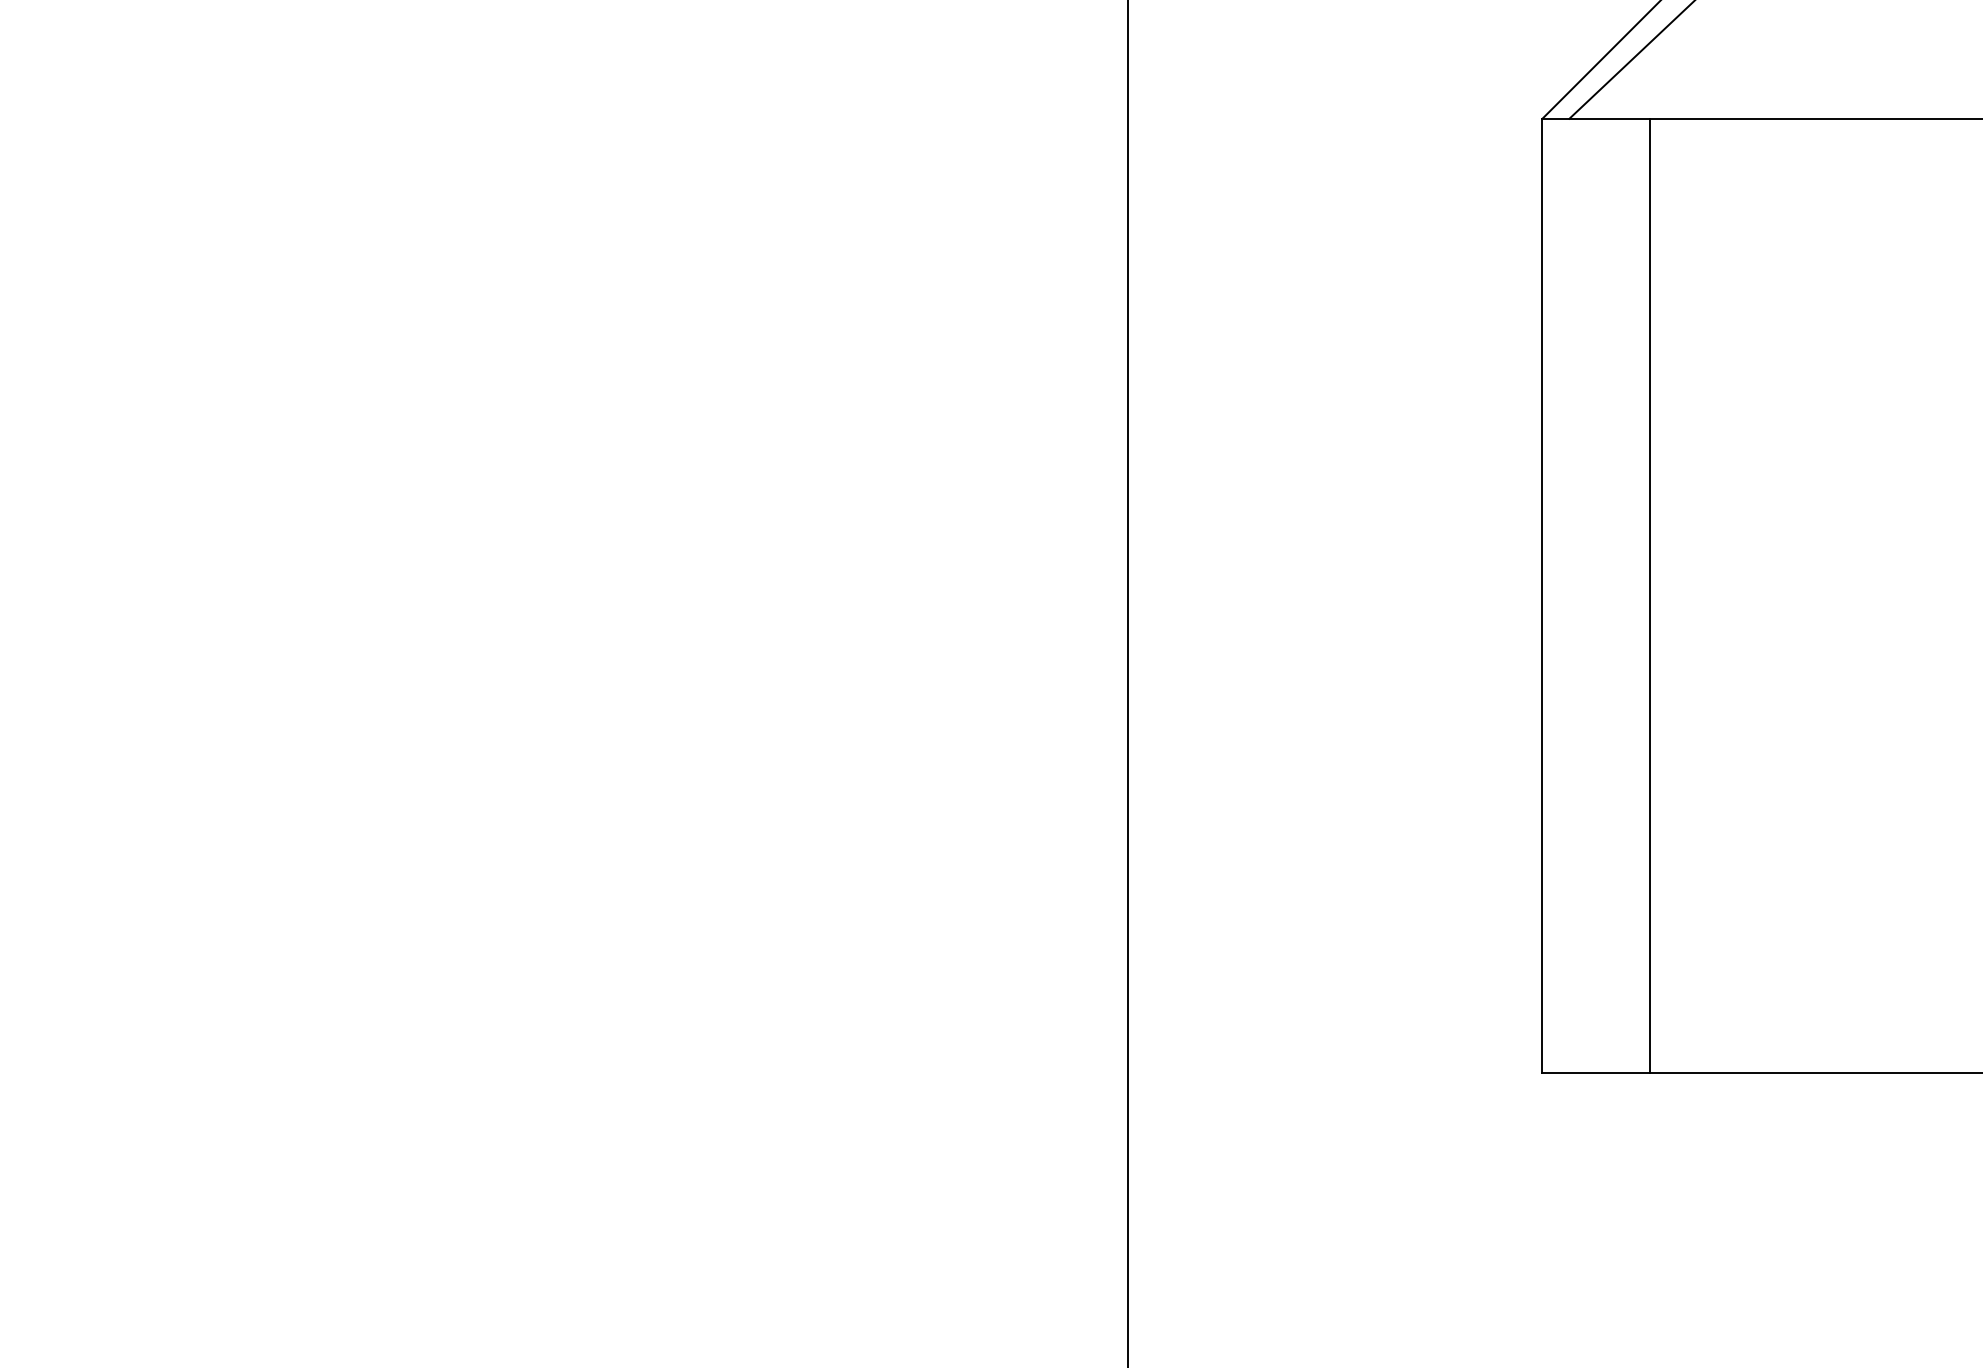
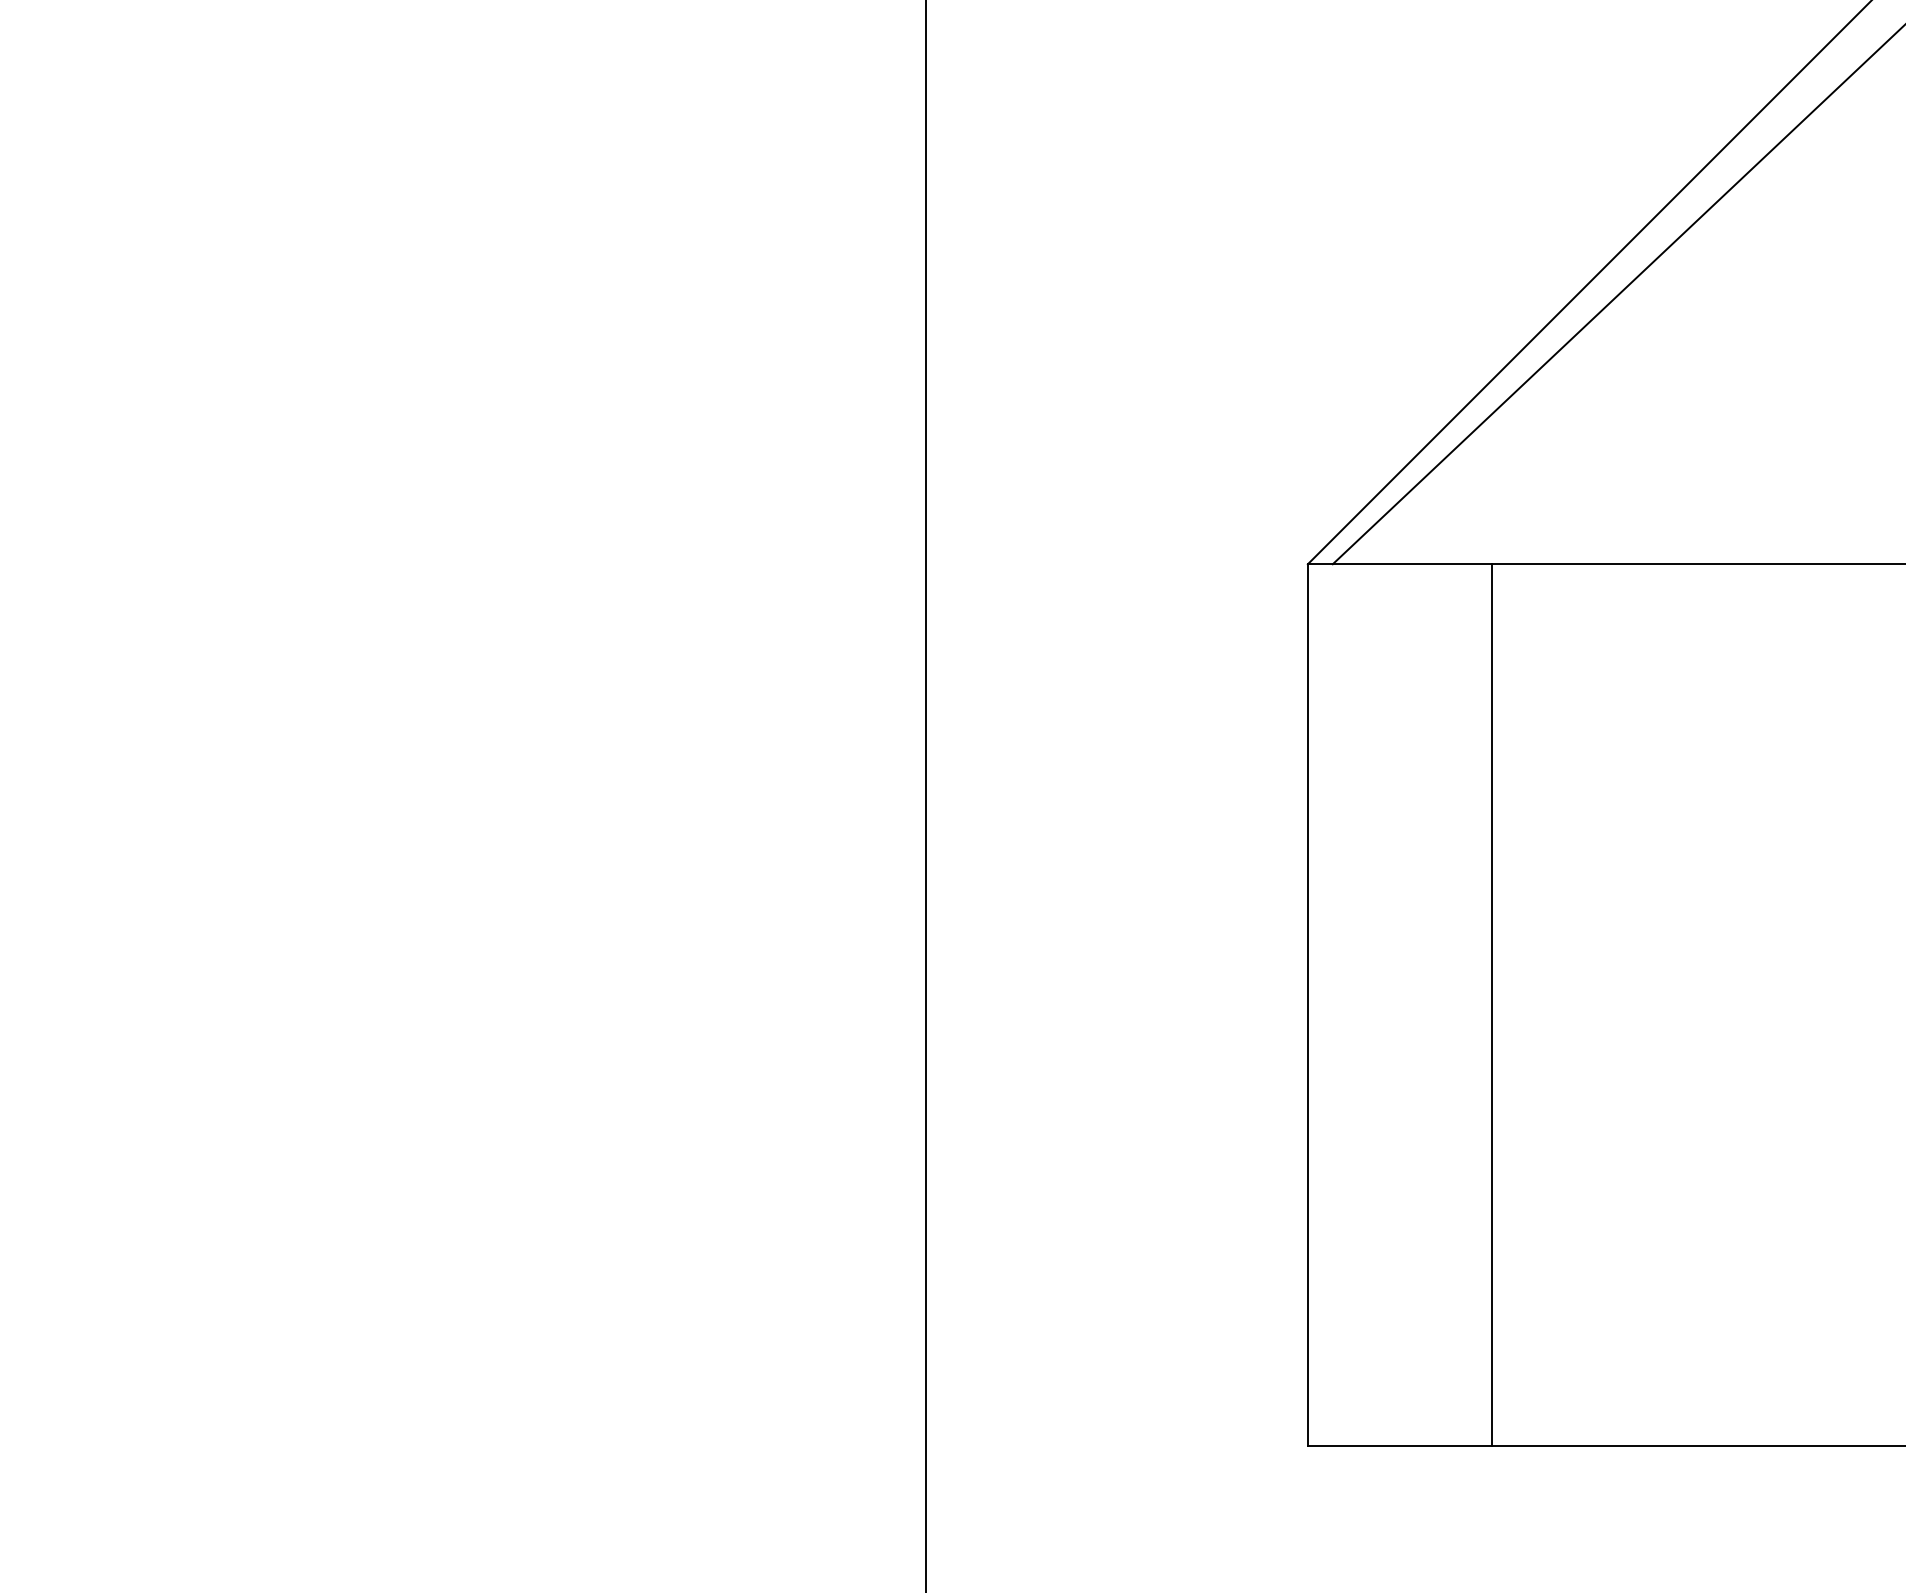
line: (1650, 595) -> (1492, 1004), moved

